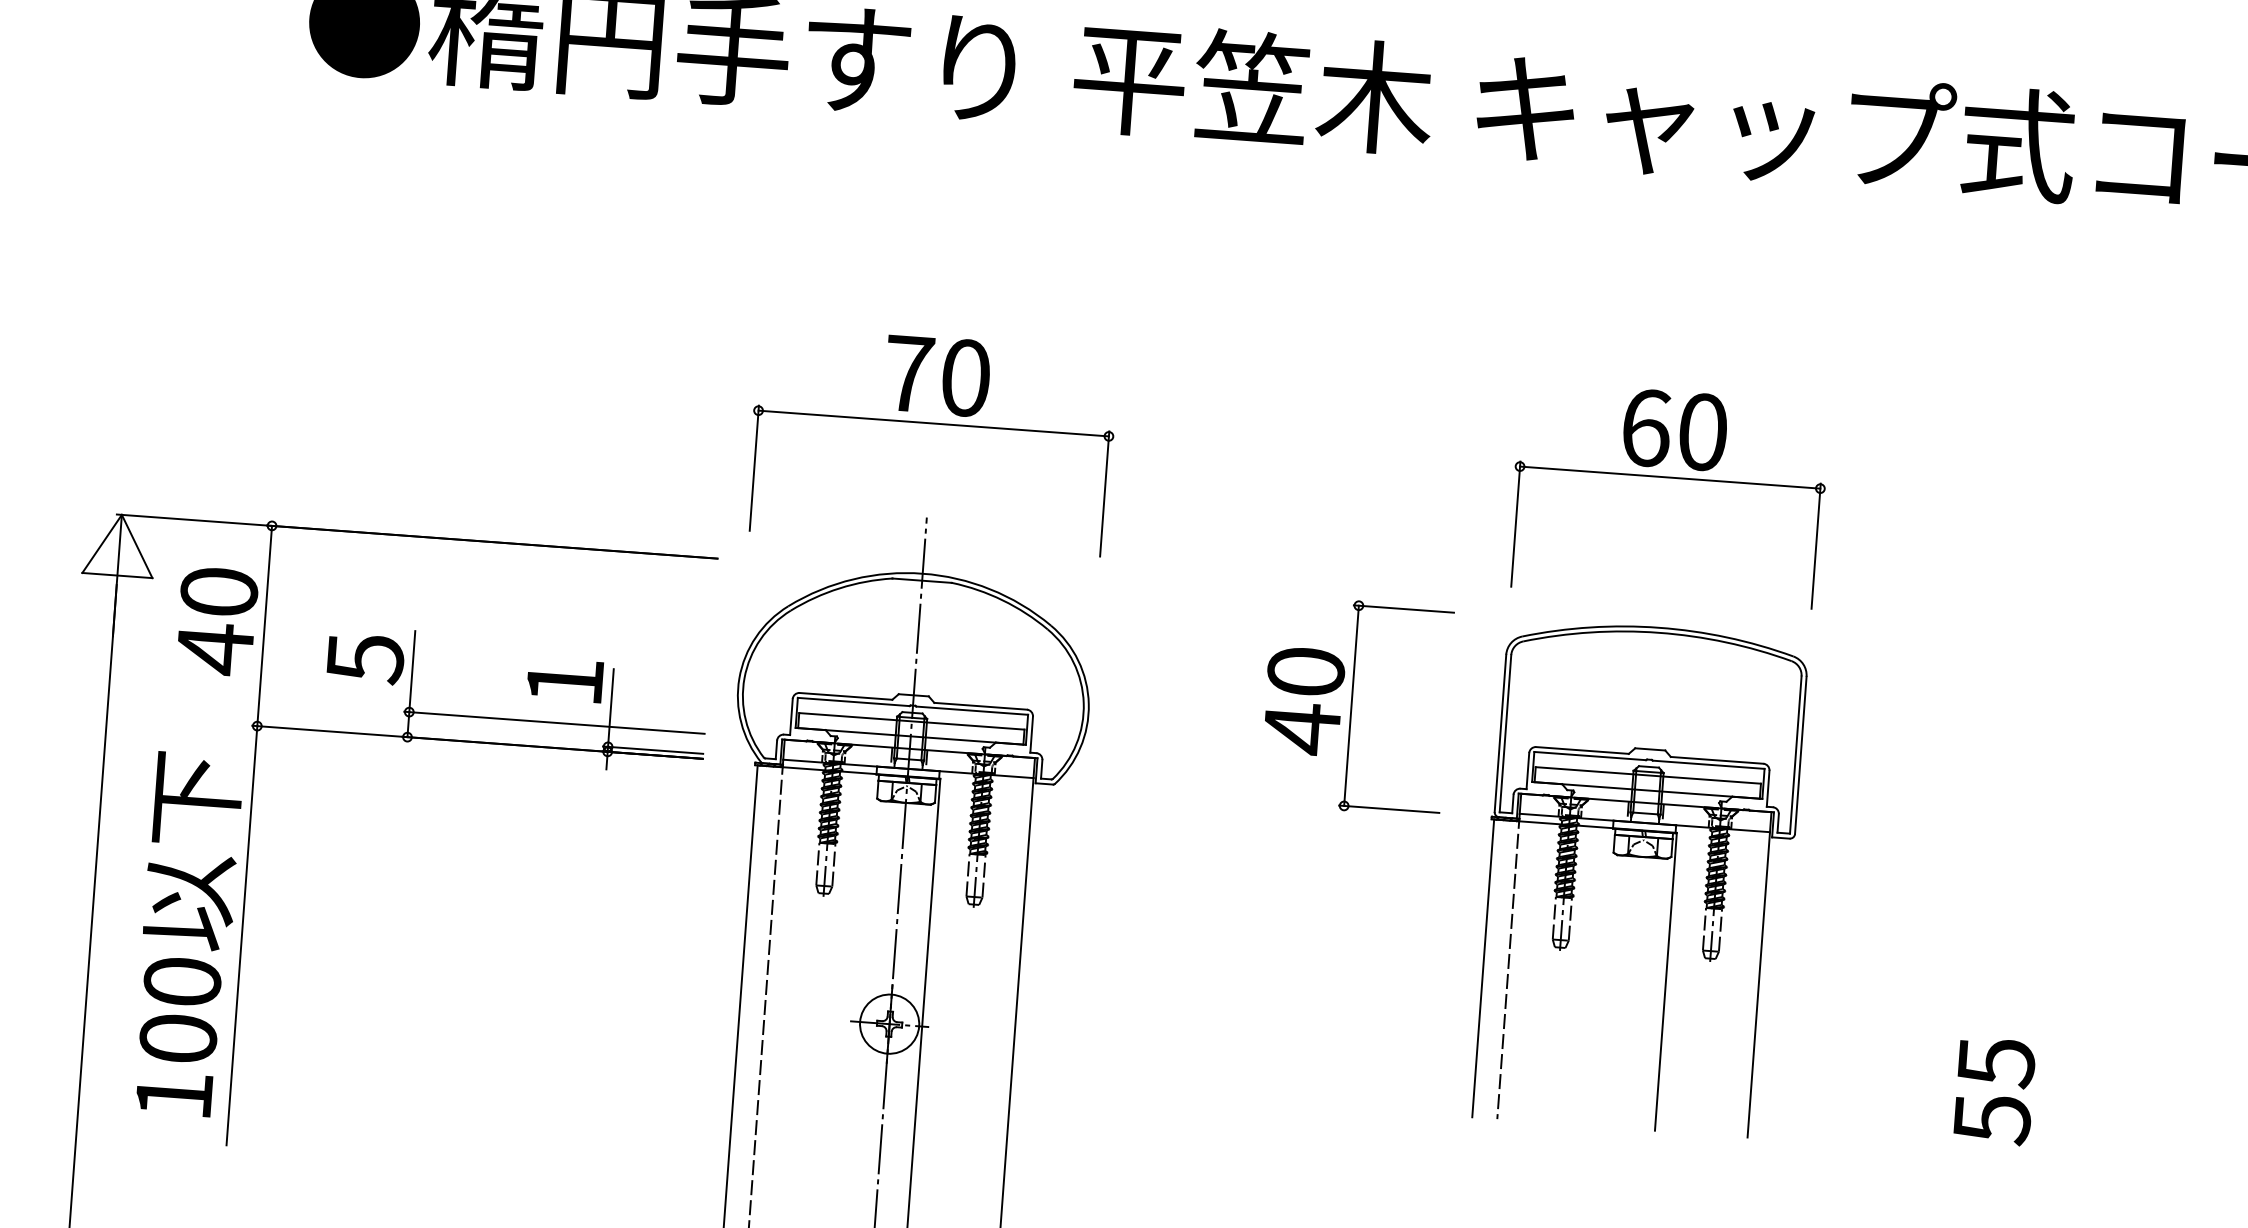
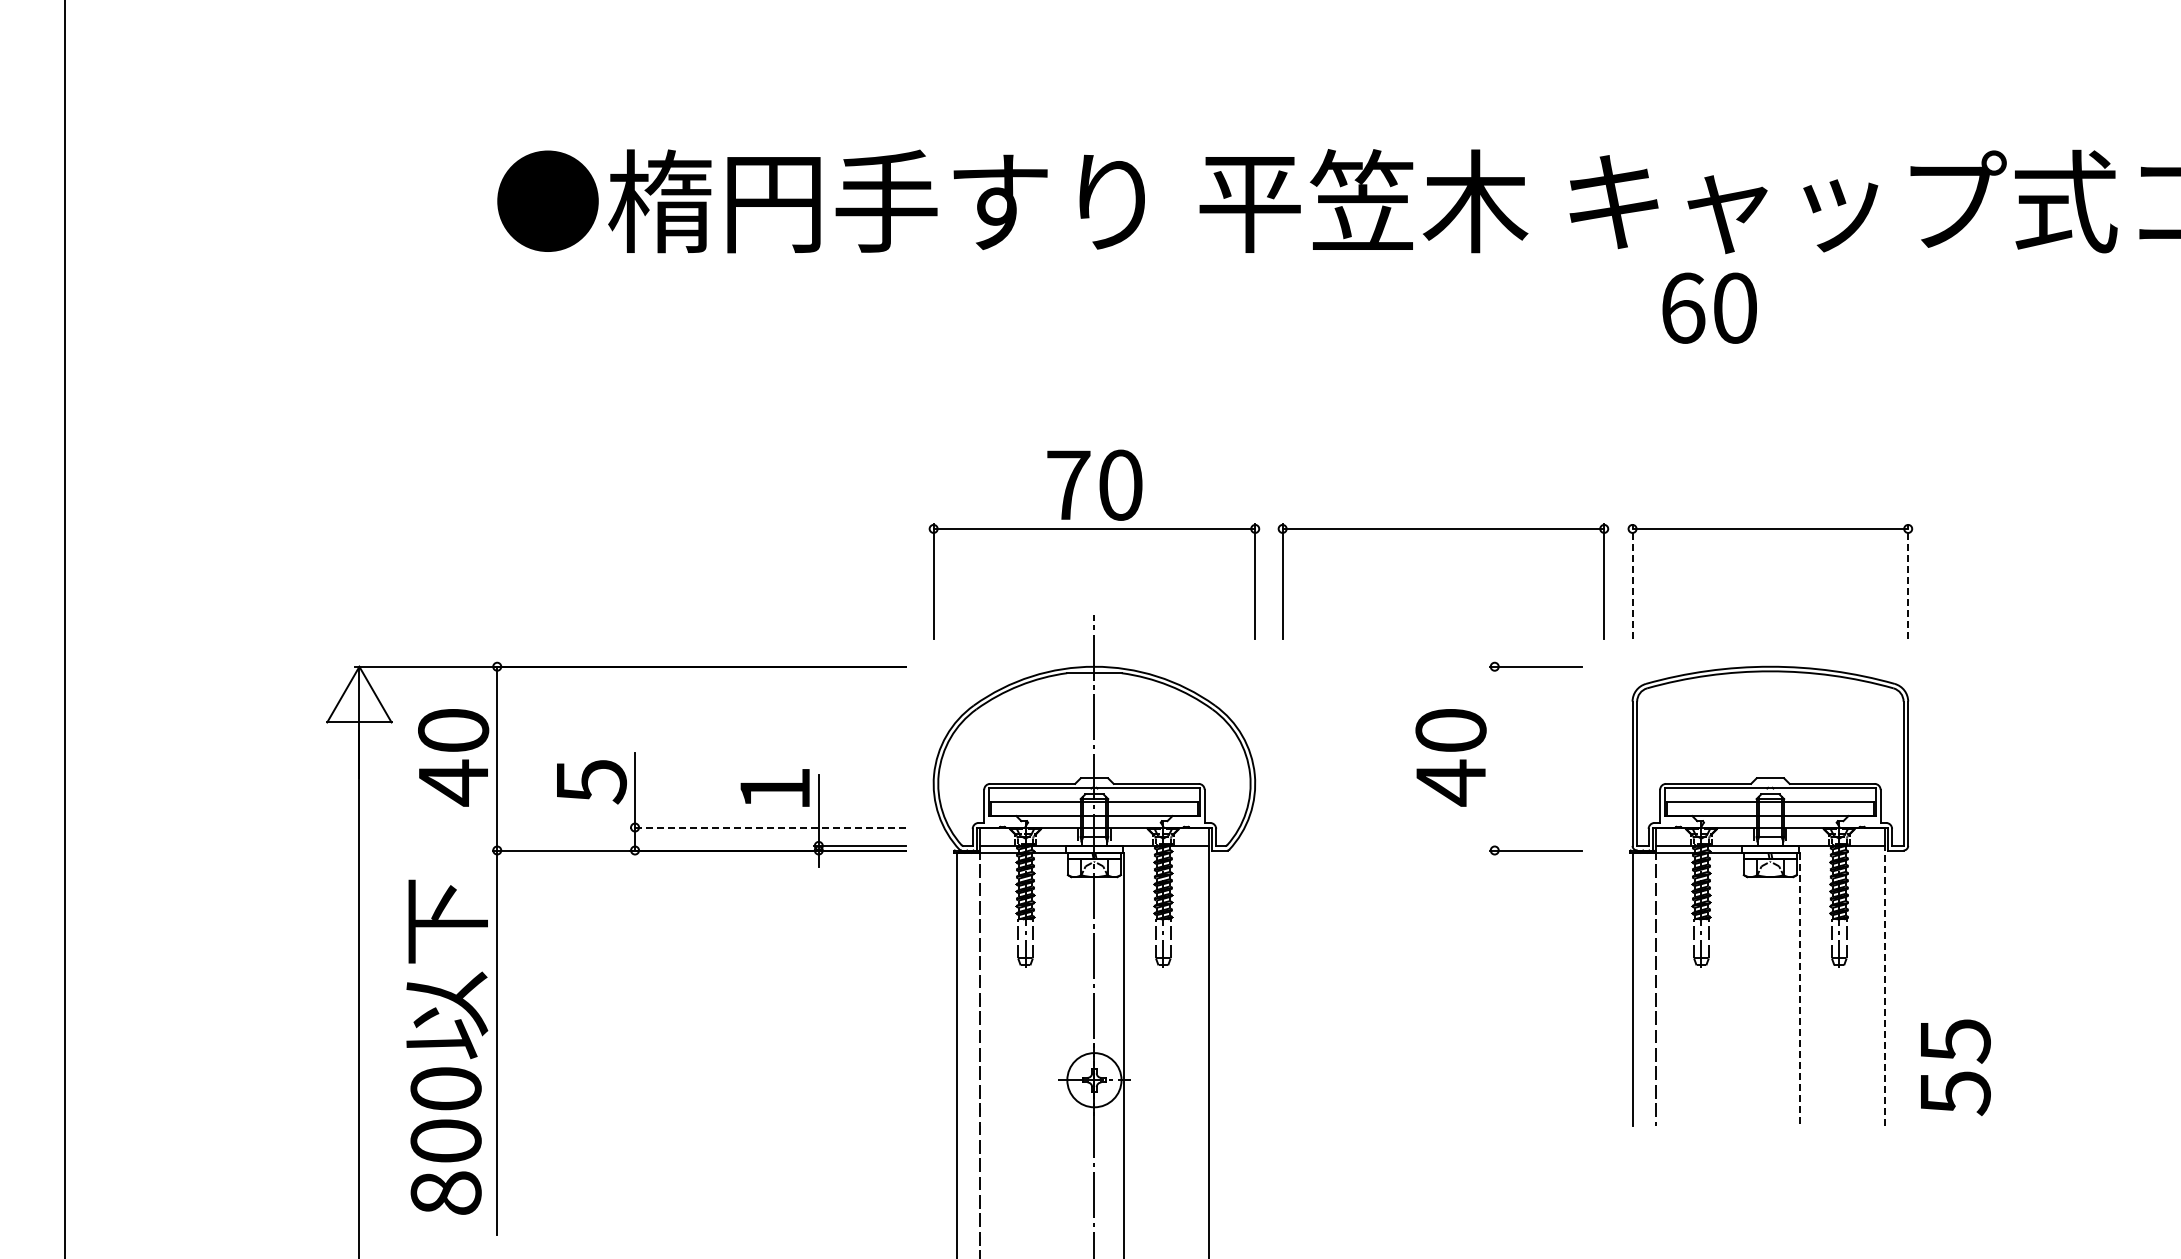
text: (1674, 429) -> (1709, 307), moved
part: (1314, 452) -> (1443, 529), added
line: (1515, 523) -> (1632, 581), solid -> dashed
line: (1816, 545) -> (1908, 581), solid -> dashed
line: (1351, 705) -> (1494, 758), removed
line: (554, 722) -> (768, 827), solid -> dashed
line: (1666, 981) -> (1800, 989), solid -> dashed
line: (1759, 984) -> (1885, 985), solid -> dashed
text: (1994, 1091) -> (1955, 1067), moved
text: (173, 1094) -> (445, 1192), 100 -> 800

